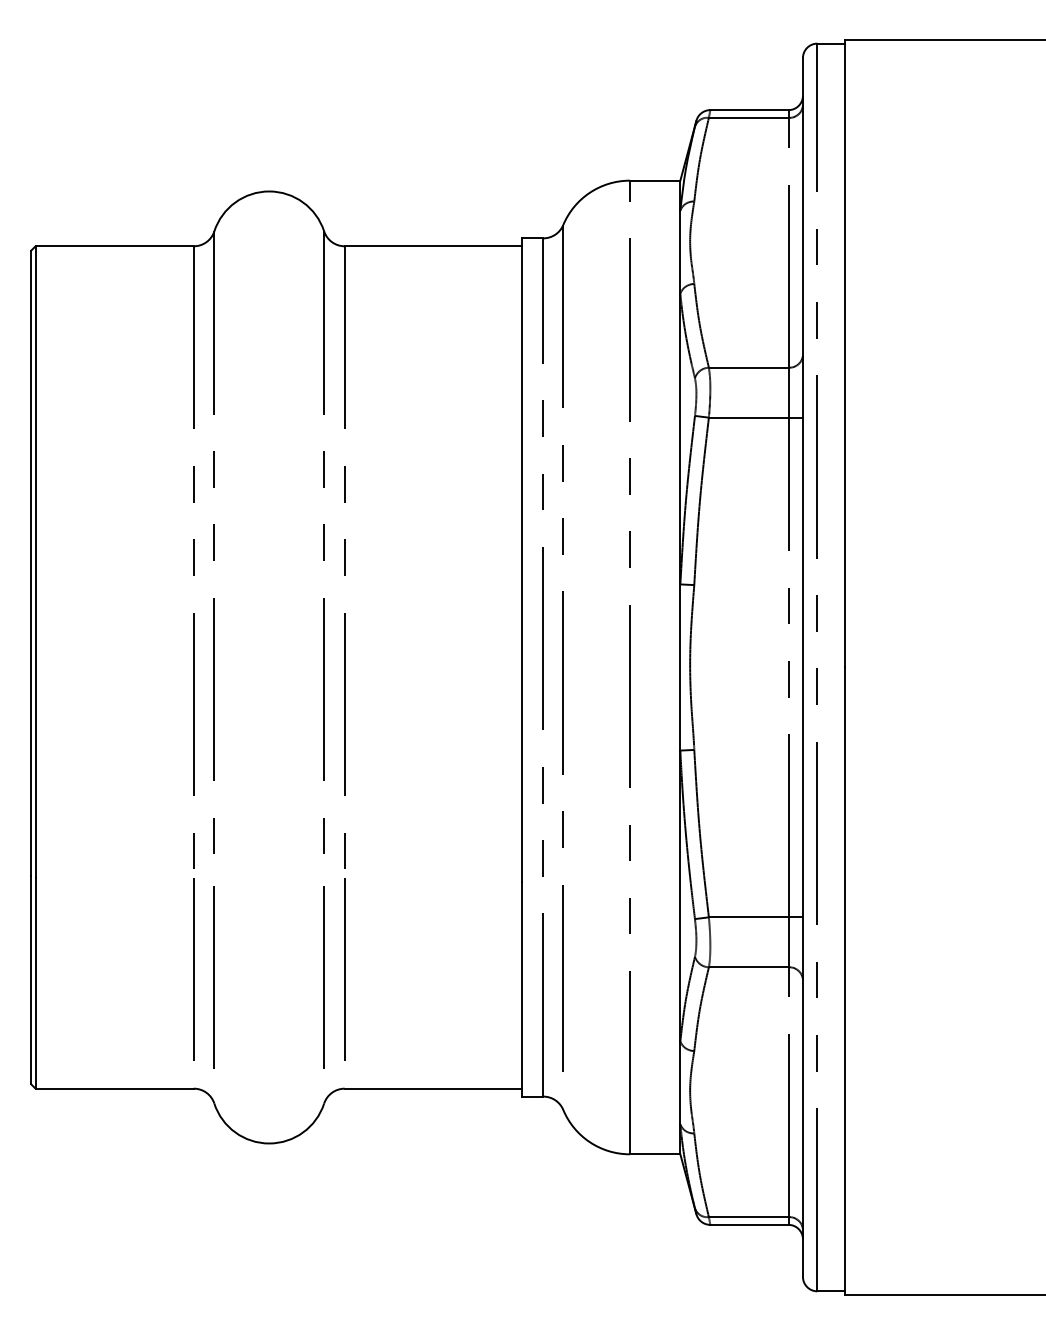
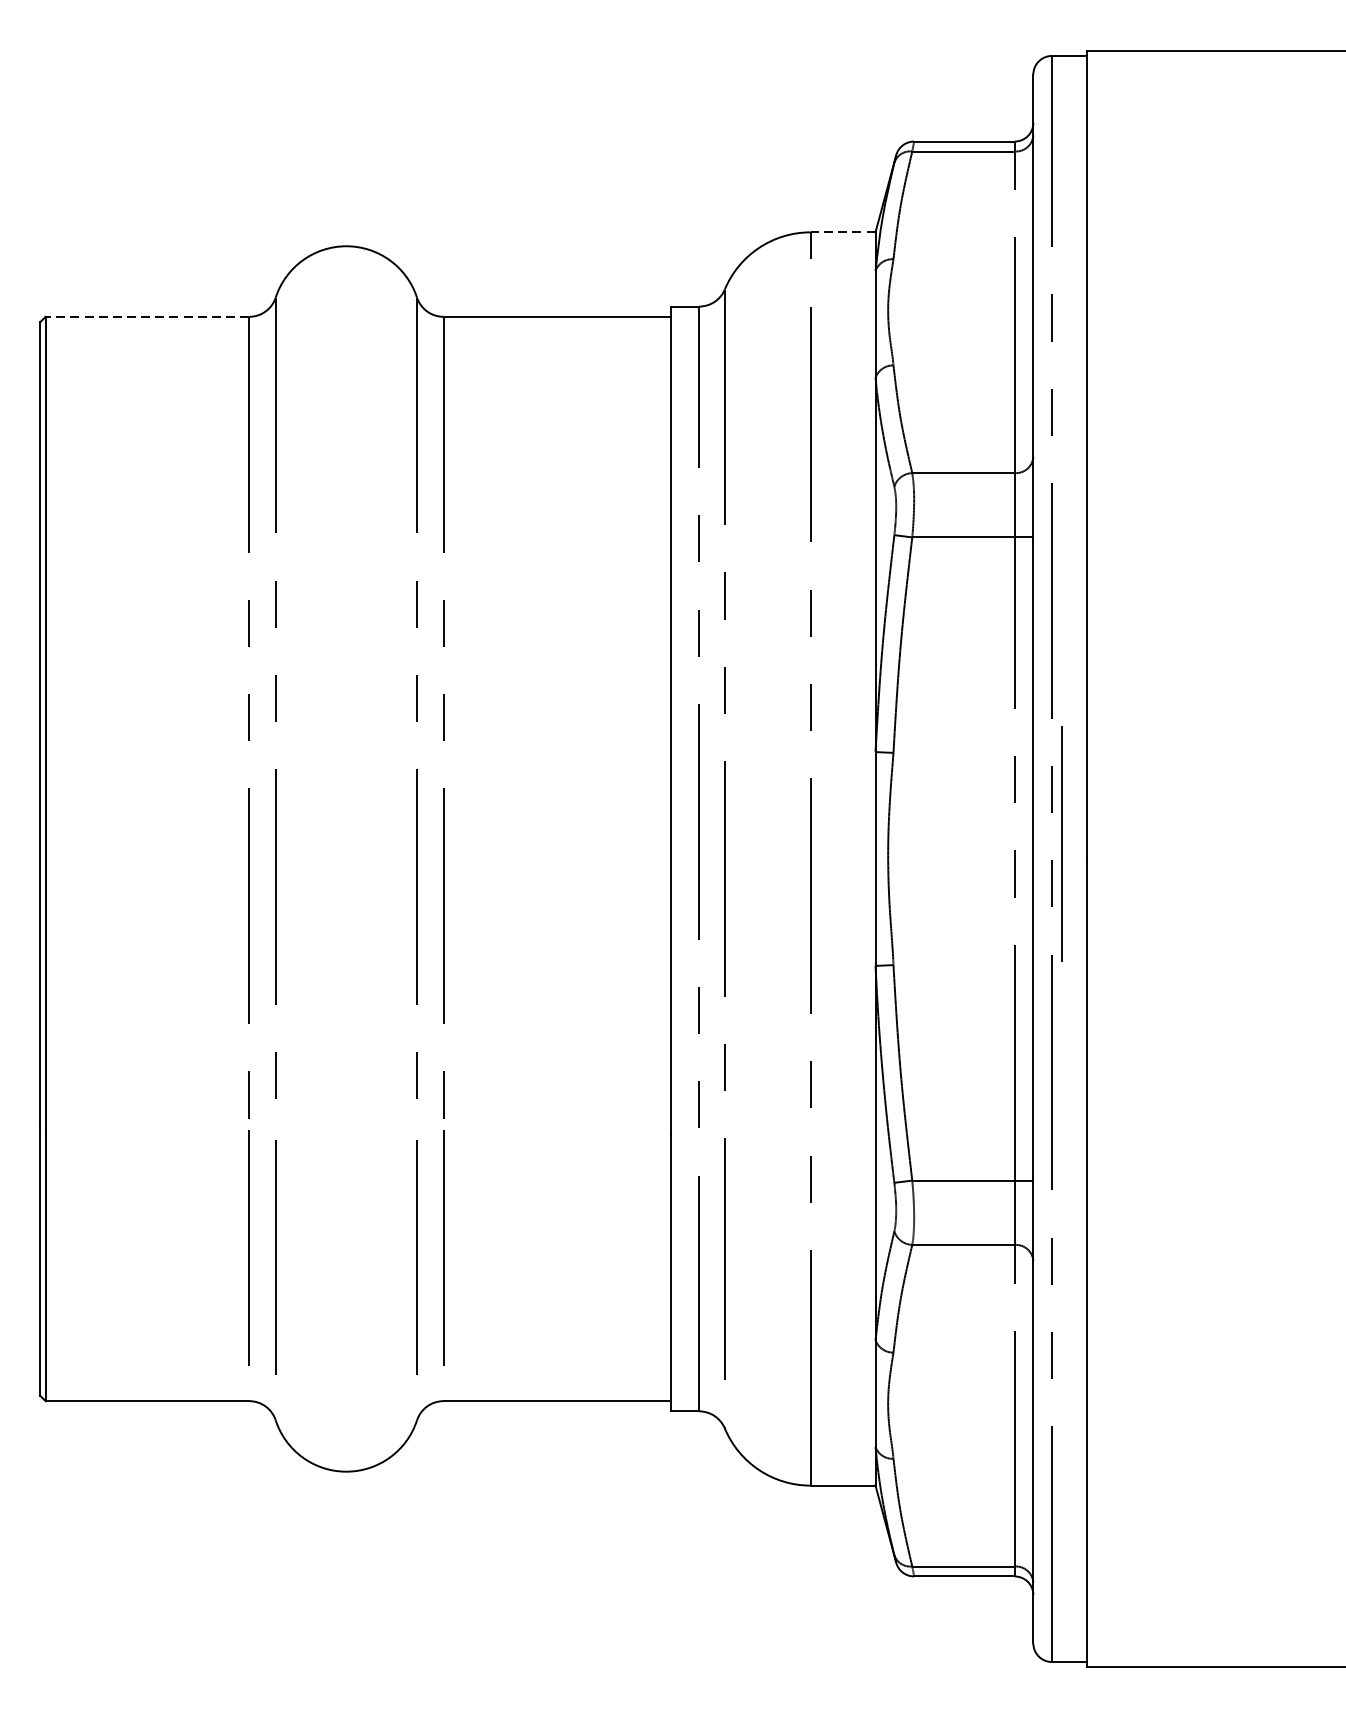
line: (654, 180) -> (842, 232), solid -> dashed
line: (114, 246) -> (147, 317), solid -> dashed
line: (824, 656) -> (1061, 844), added

